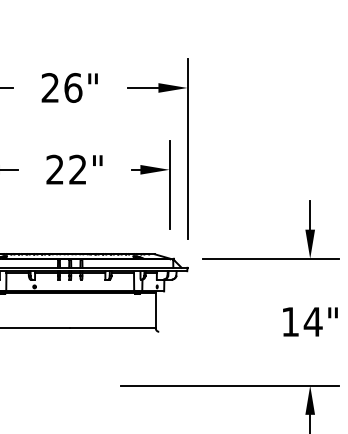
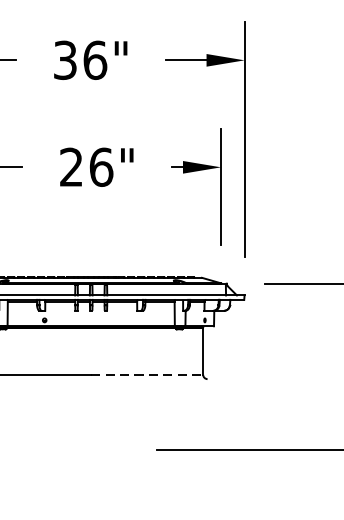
text: (49, 87) -> (64, 59), 26" -> 36"
text: (78, 169) -> (102, 166), 22" -> 26"
line: (113, 328) -> (147, 374), solid -> dashed

